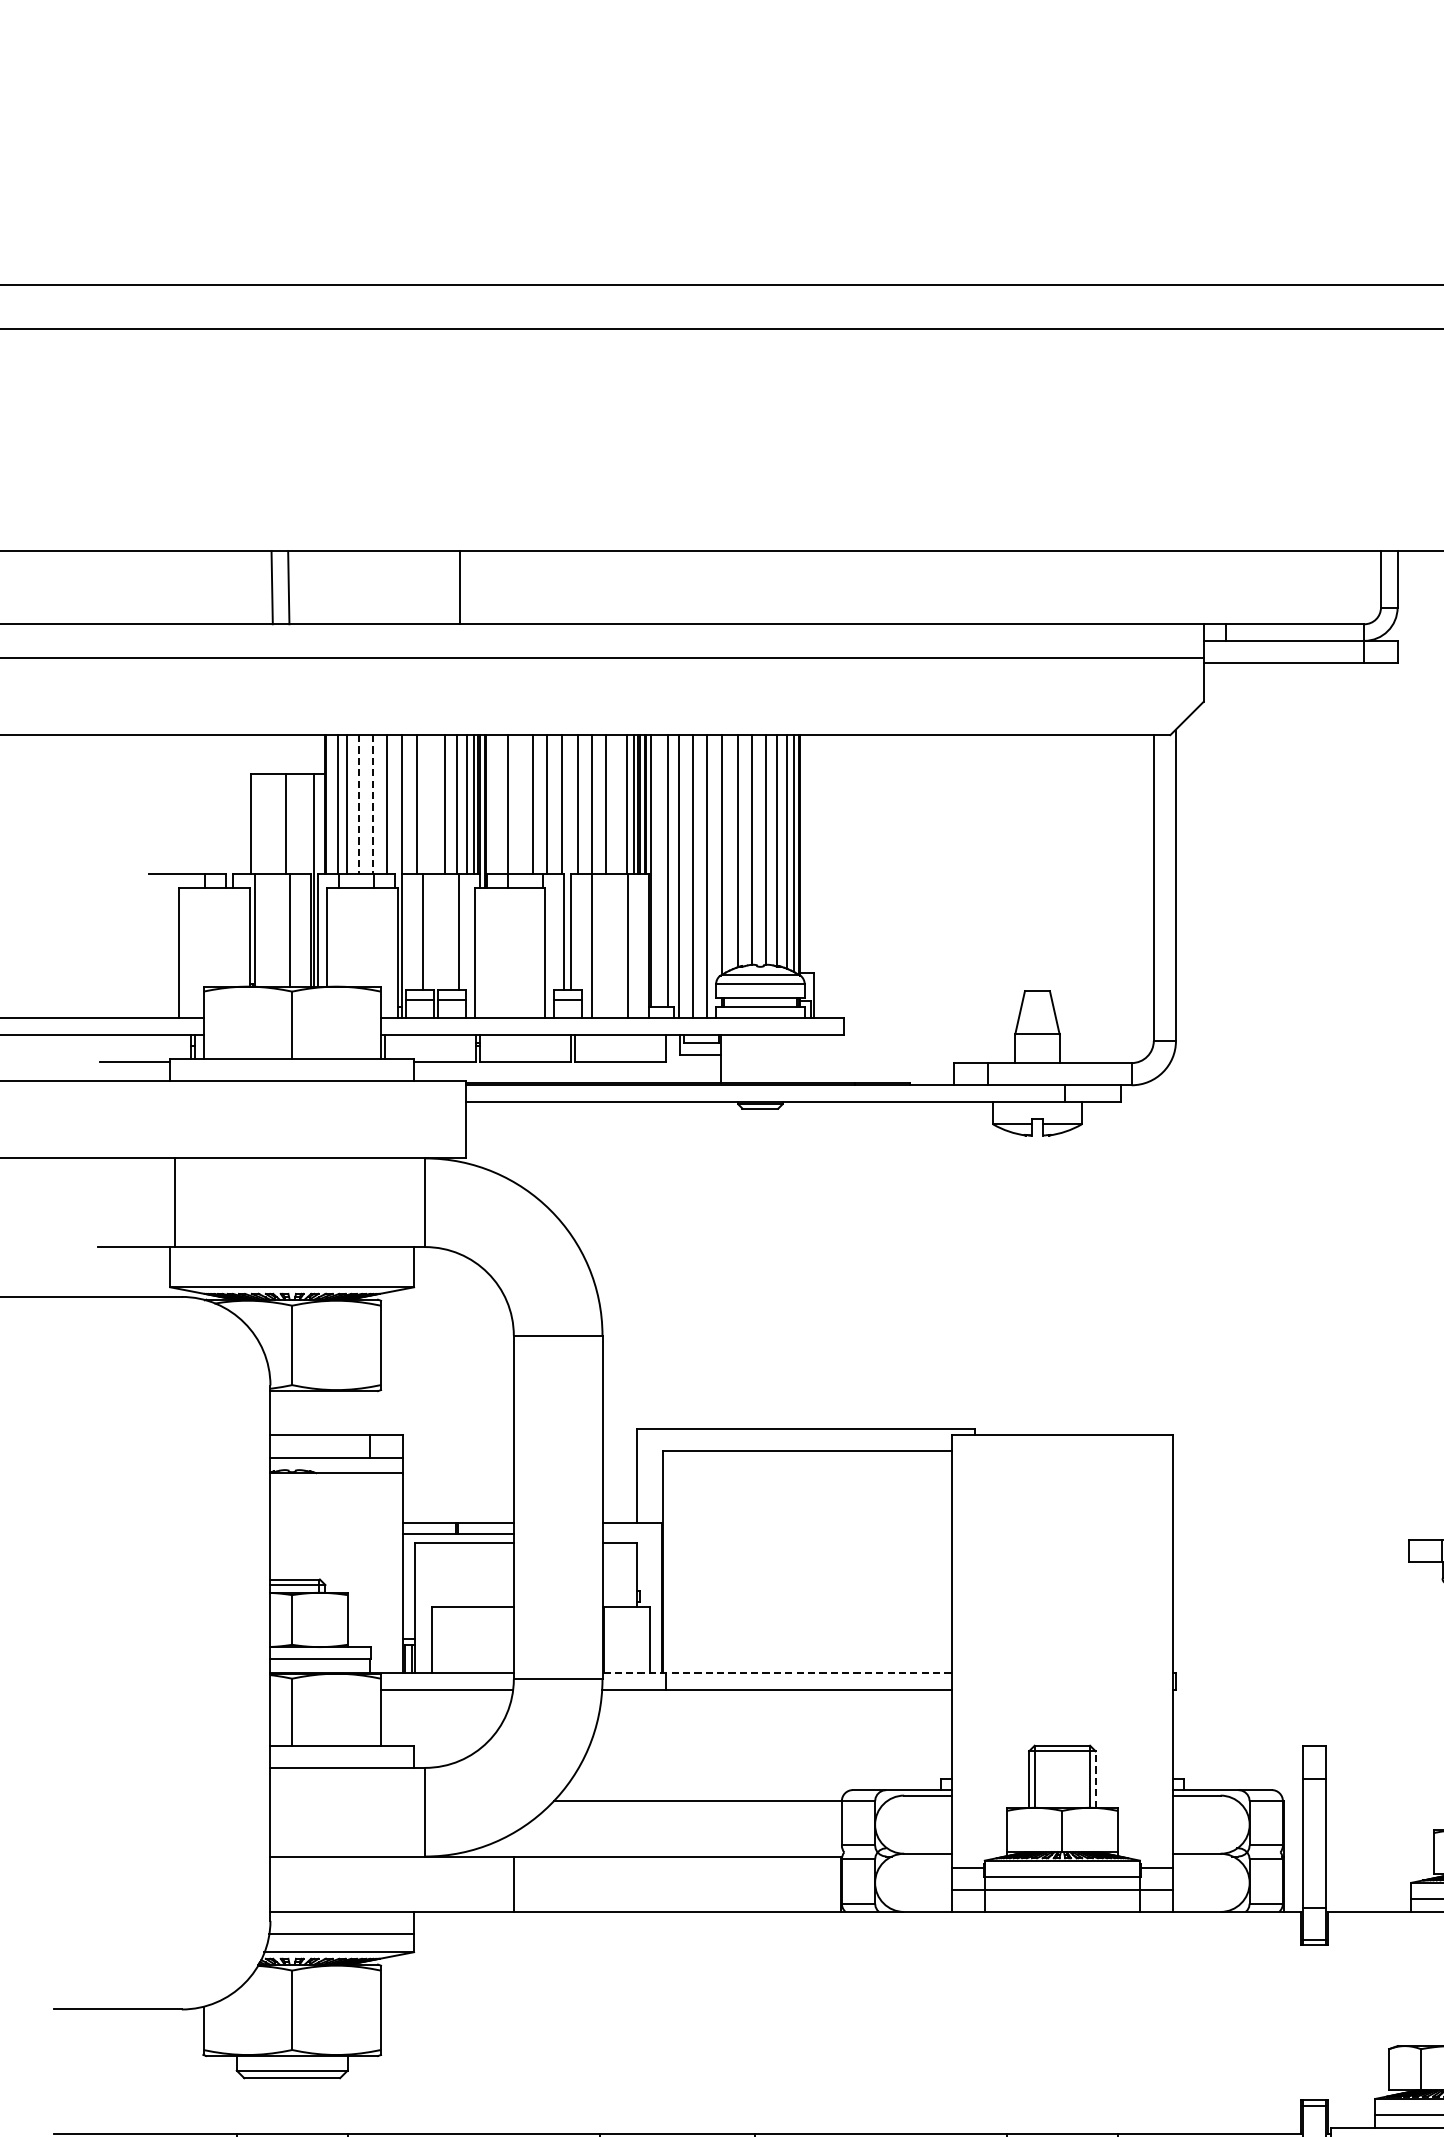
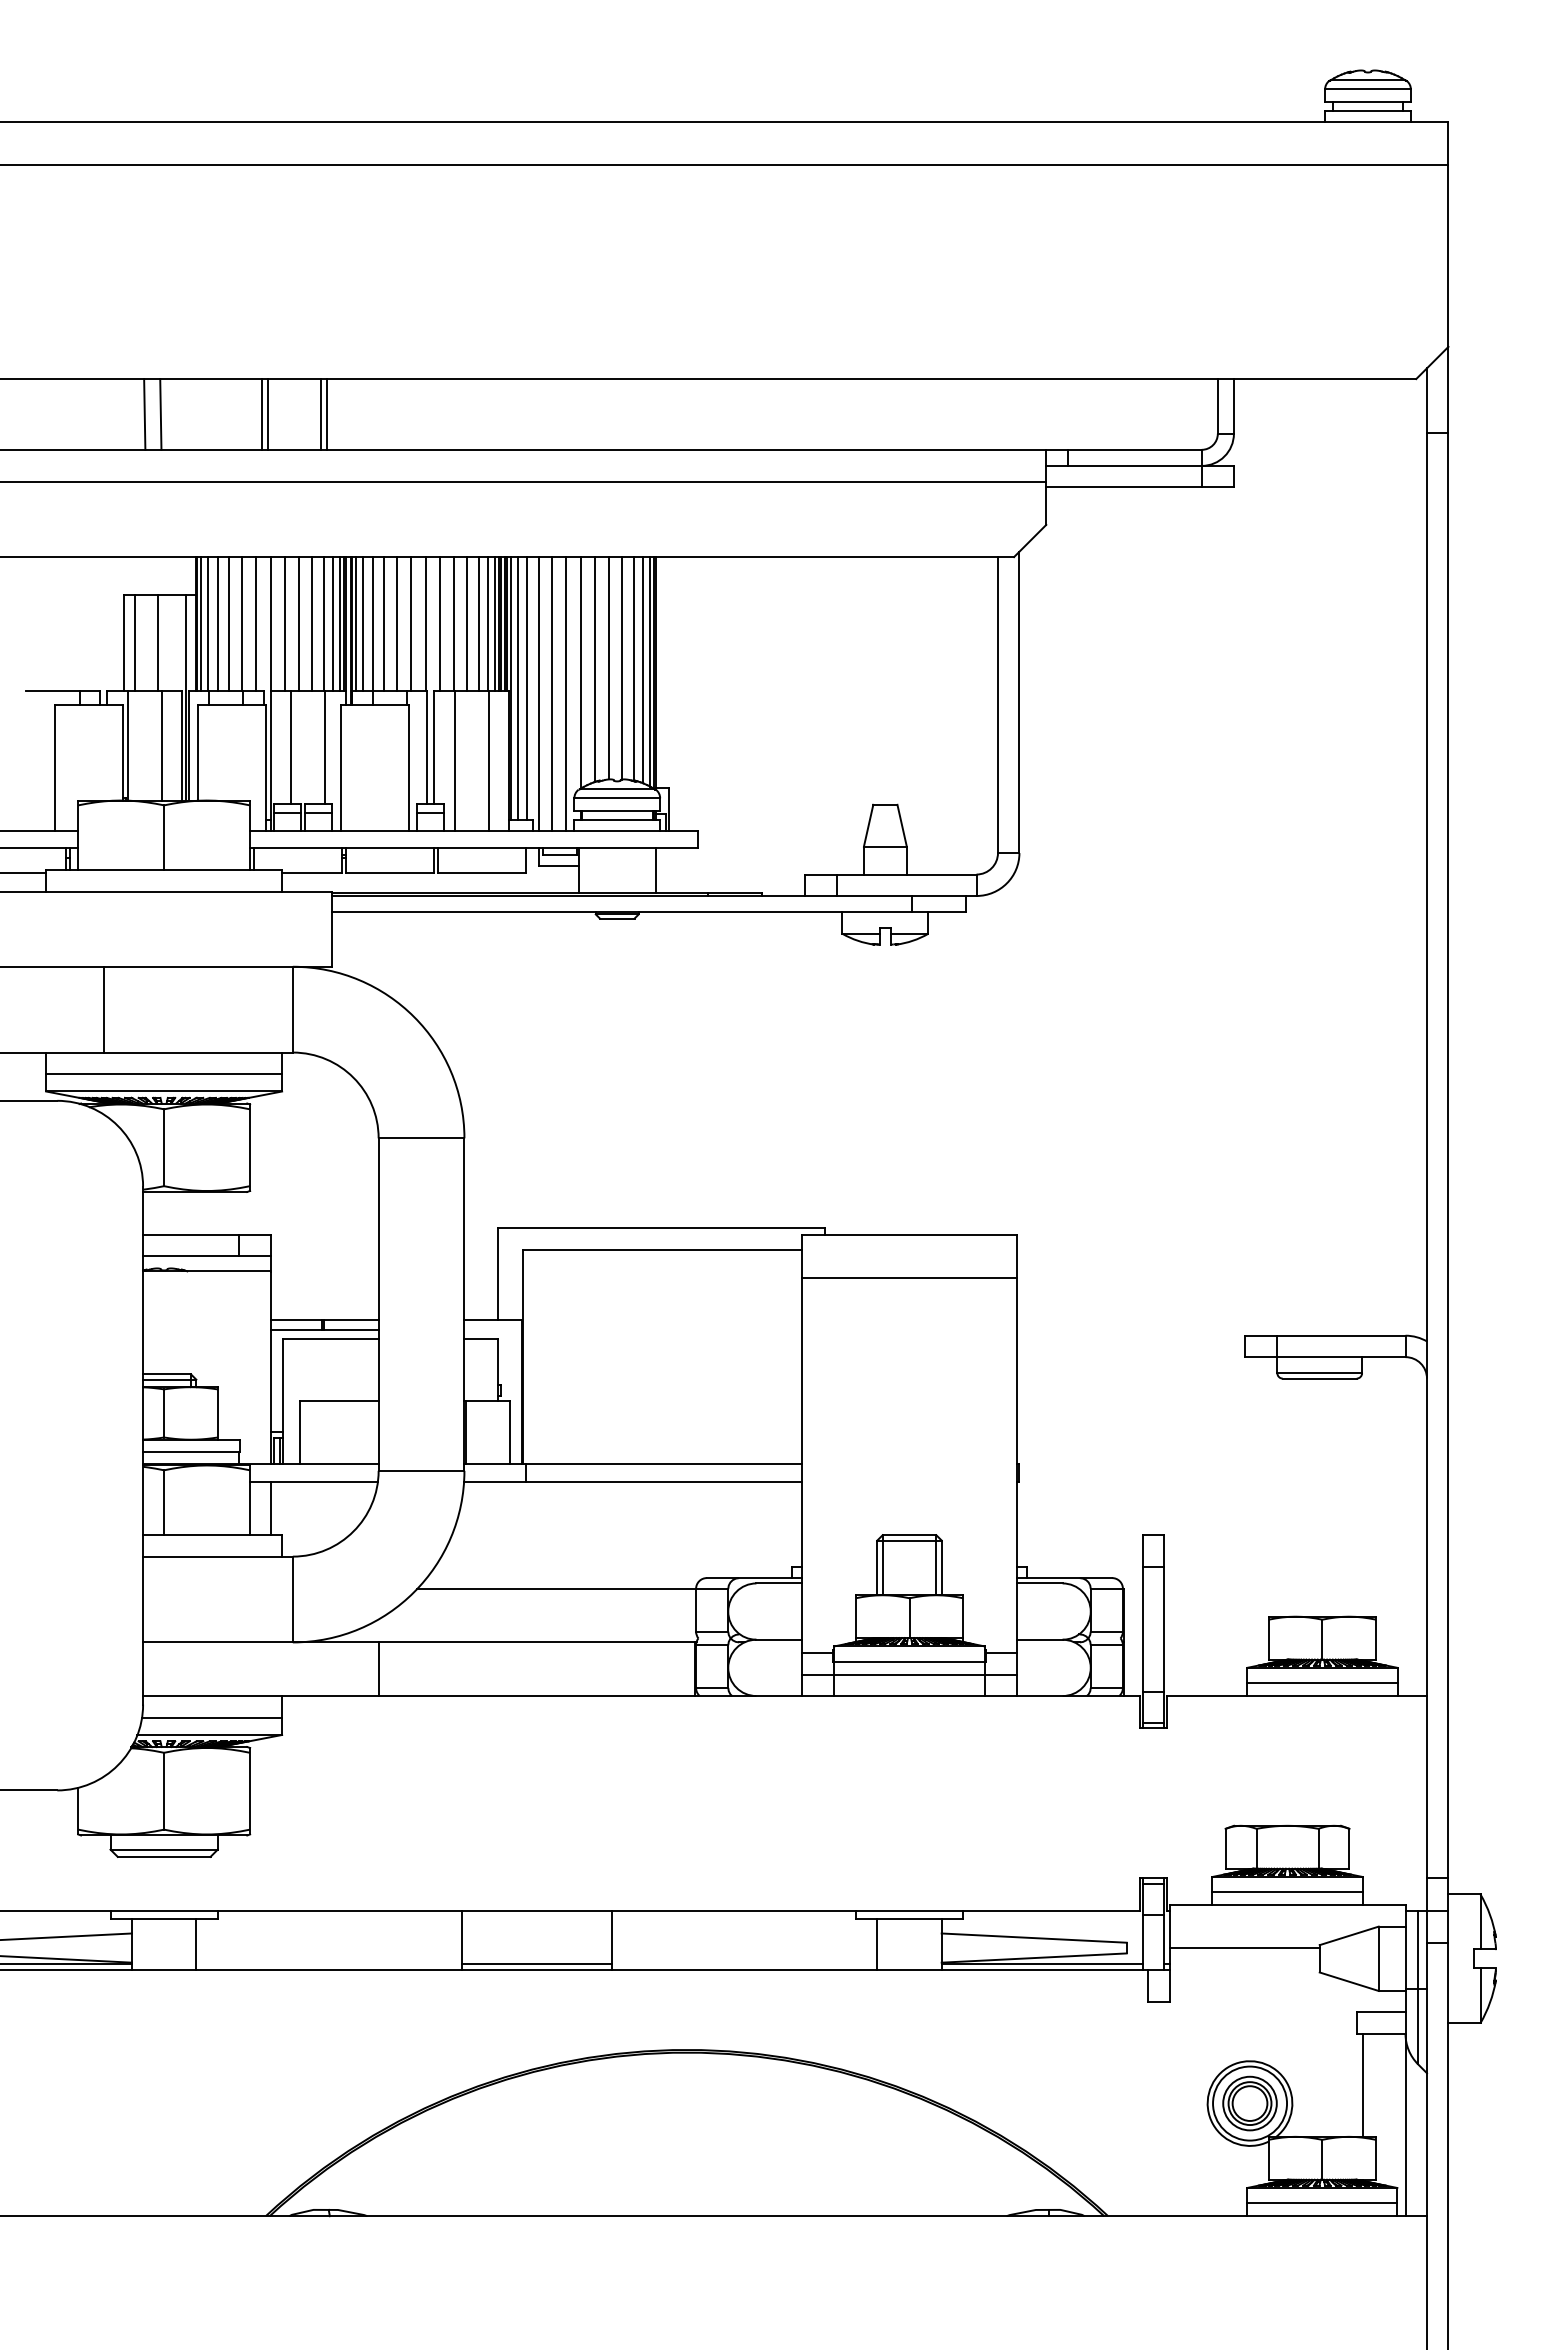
line: (393, 587) -> (262, 414), added
line: (400, 587) -> (268, 414), added
line: (453, 587) -> (320, 414), added
line: (330, 804) -> (201, 624), added
line: (358, 804) -> (228, 624), dashed -> solid
line: (372, 804) -> (241, 624), dashed -> solid
line: (432, 804) -> (299, 624), added
line: (490, 804) -> (356, 624), added
line: (498, 804) -> (363, 624), added
line: (518, 804) -> (383, 624), added
line: (617, 804) -> (478, 624), added
line: (261, 823) -> (134, 642), added
line: (658, 870) -> (518, 688), added
line: (799, 1058) -> (655, 870), added
line: (174, 1202) -> (104, 1009), moved
line: (292, 1269) -> (164, 1074), added
line: (1062, 1479) -> (909, 1277), added
line: (777, 1672) -> (633, 1464), dashed -> solid
line: (403, 1718) -> (271, 1508), added
line: (1095, 1779) -> (941, 1567), dashed -> solid

